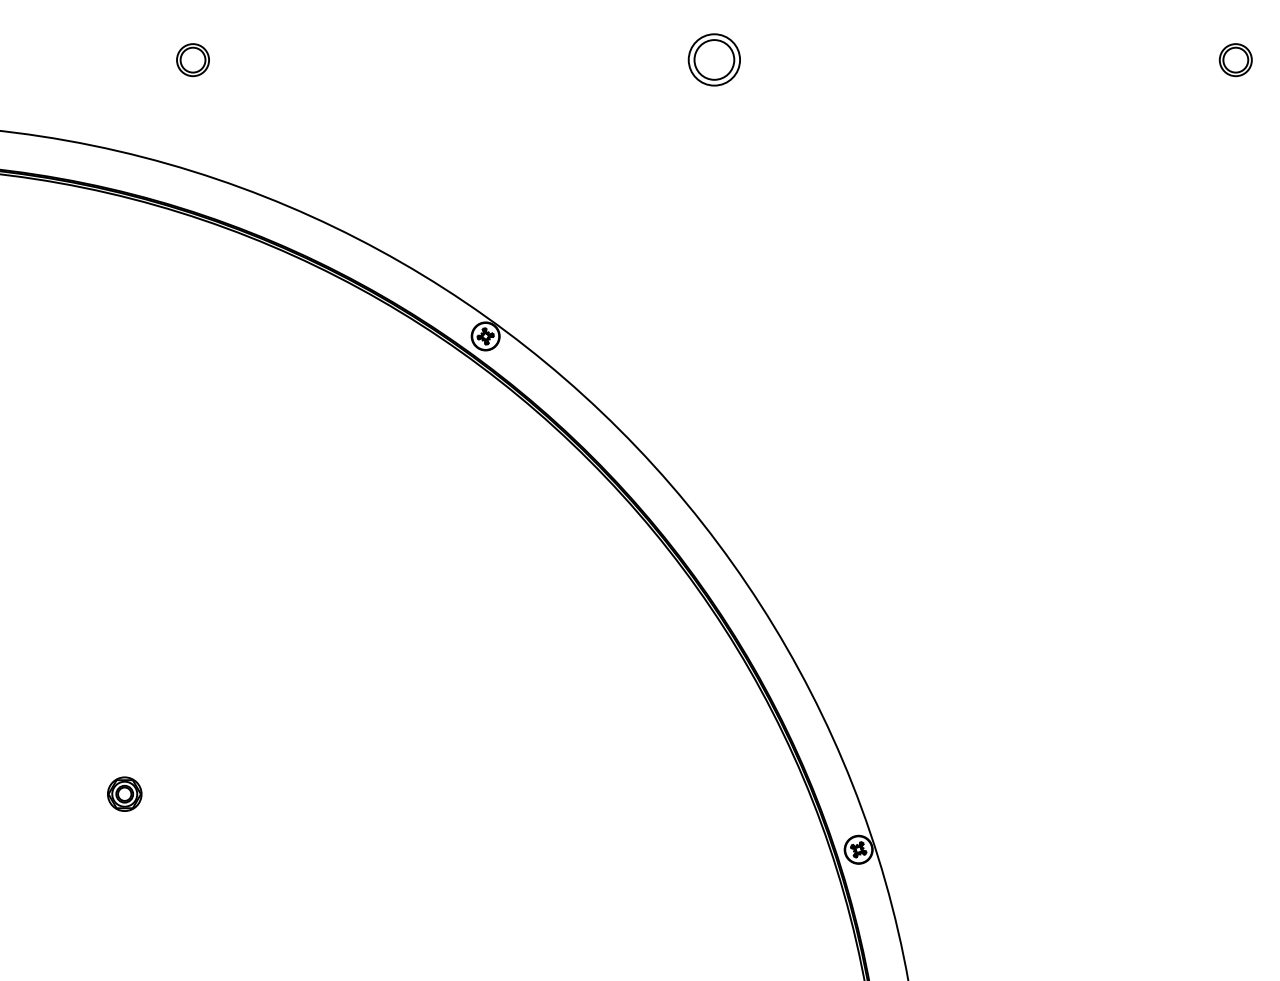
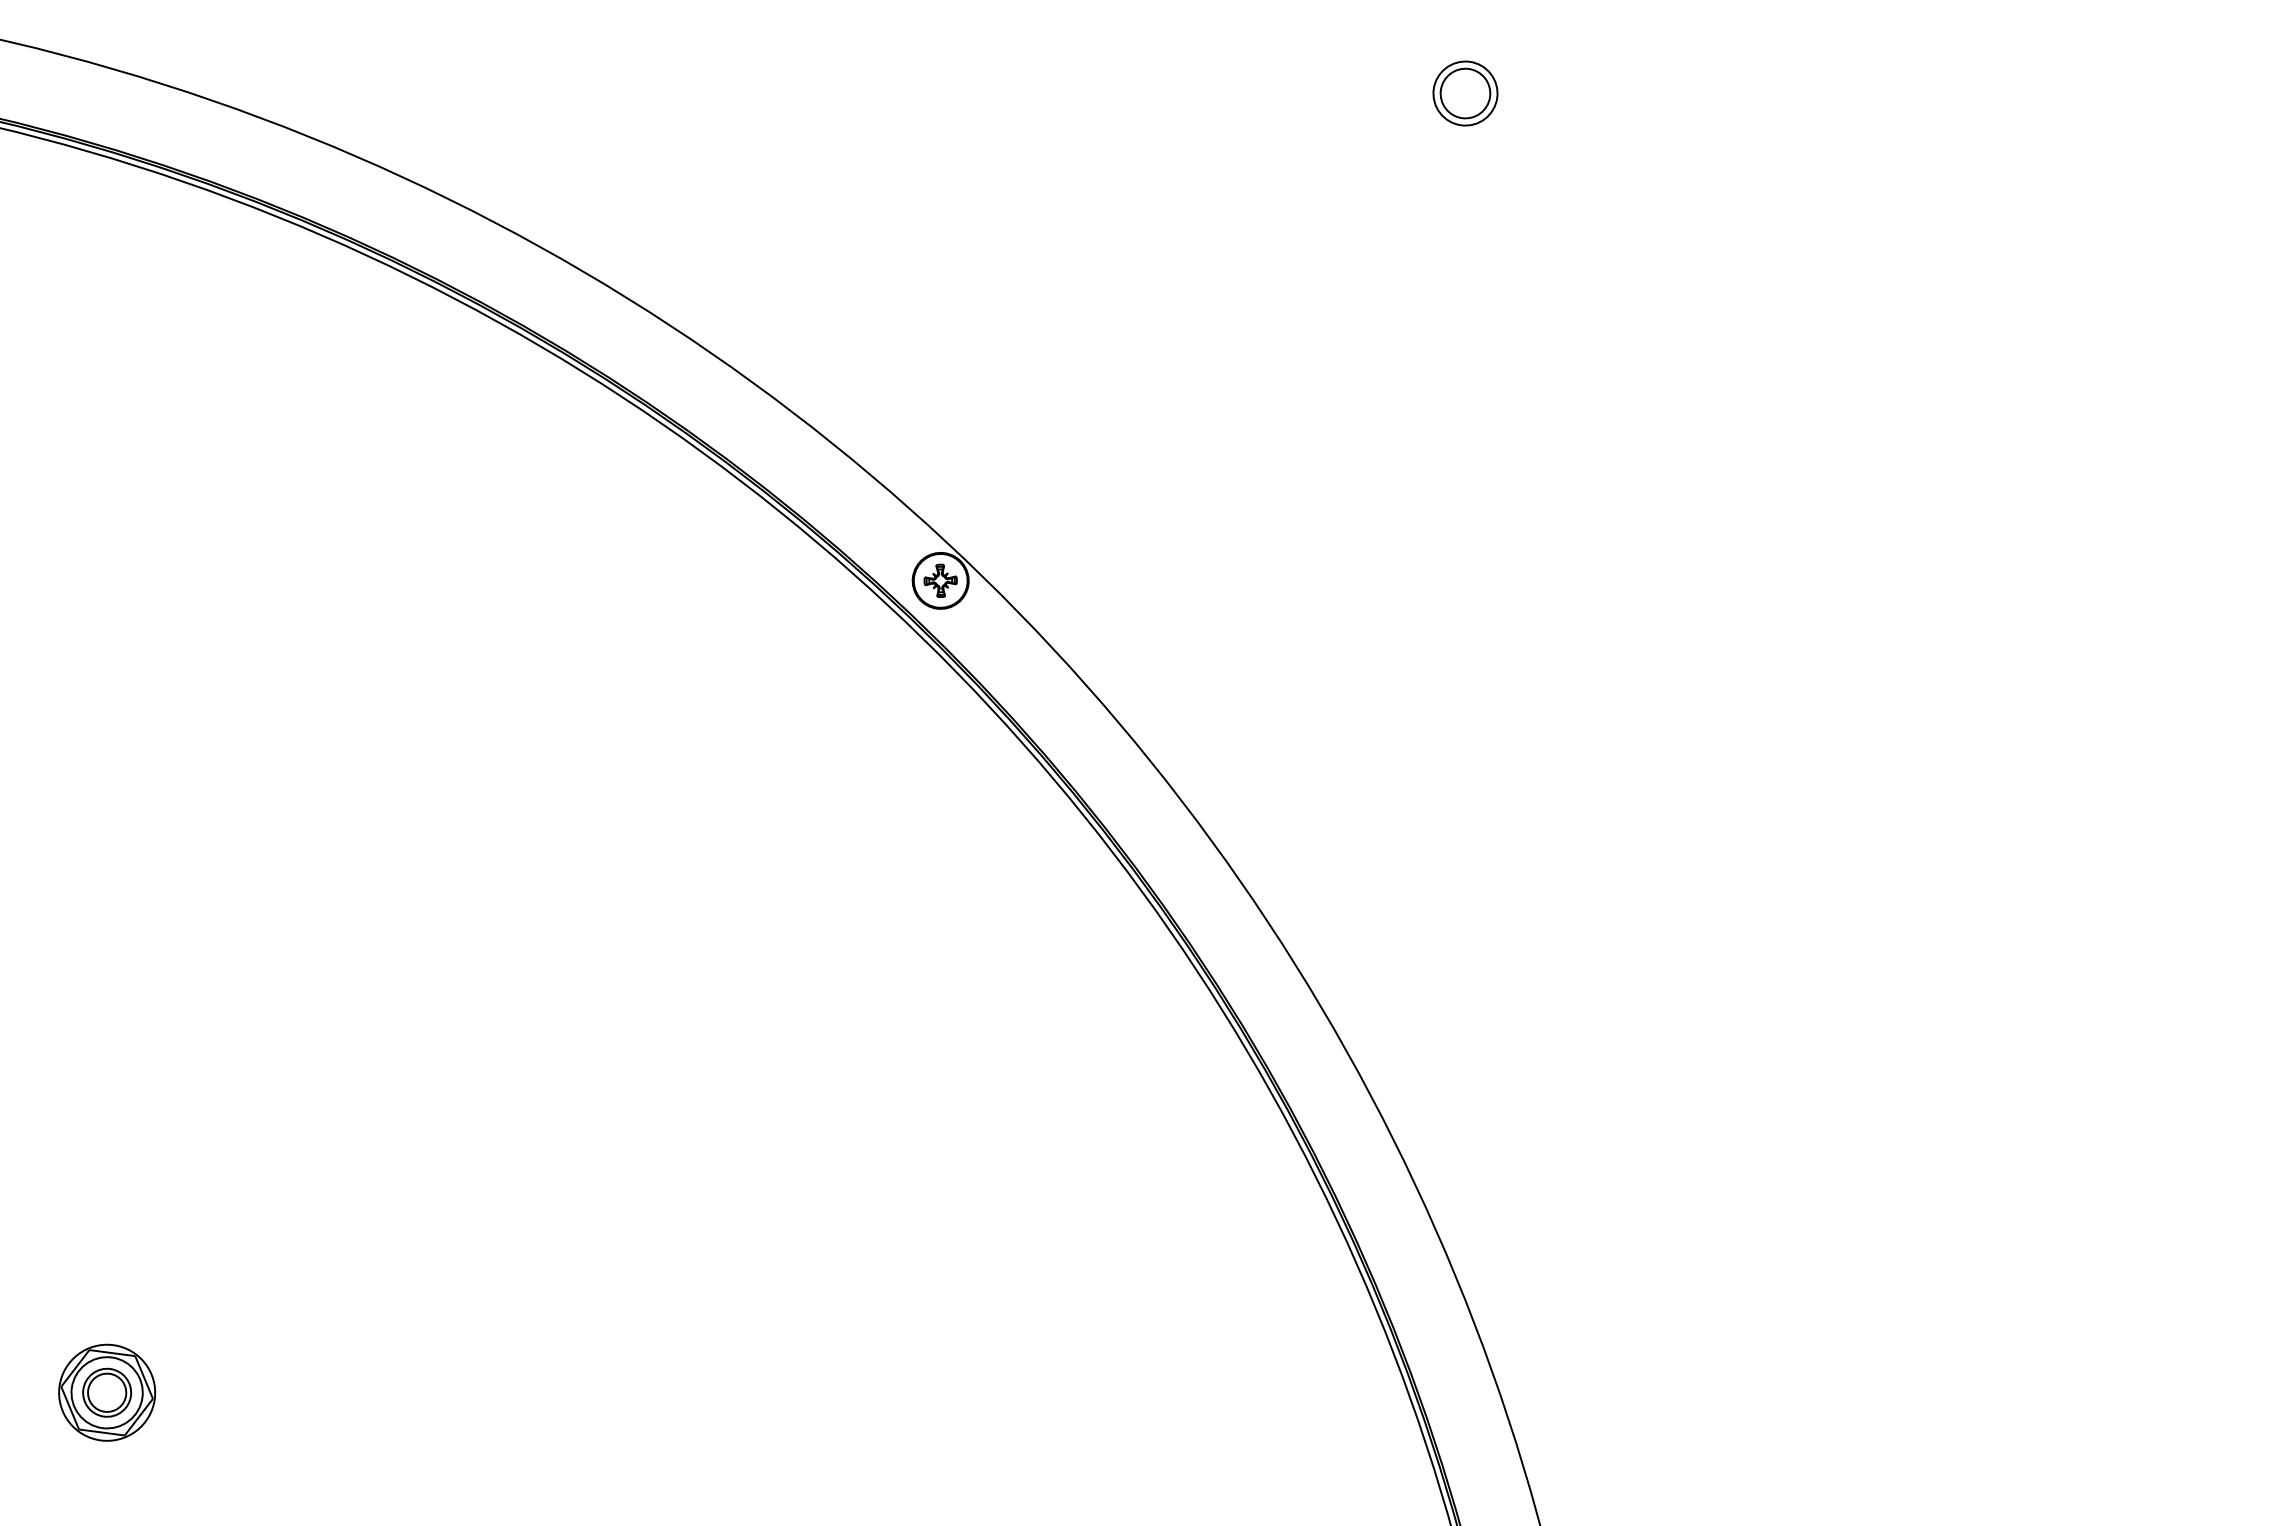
part: (714, 60) -> (1465, 94), size x0.62
part: (124, 794) -> (106, 1393), size x1.43

